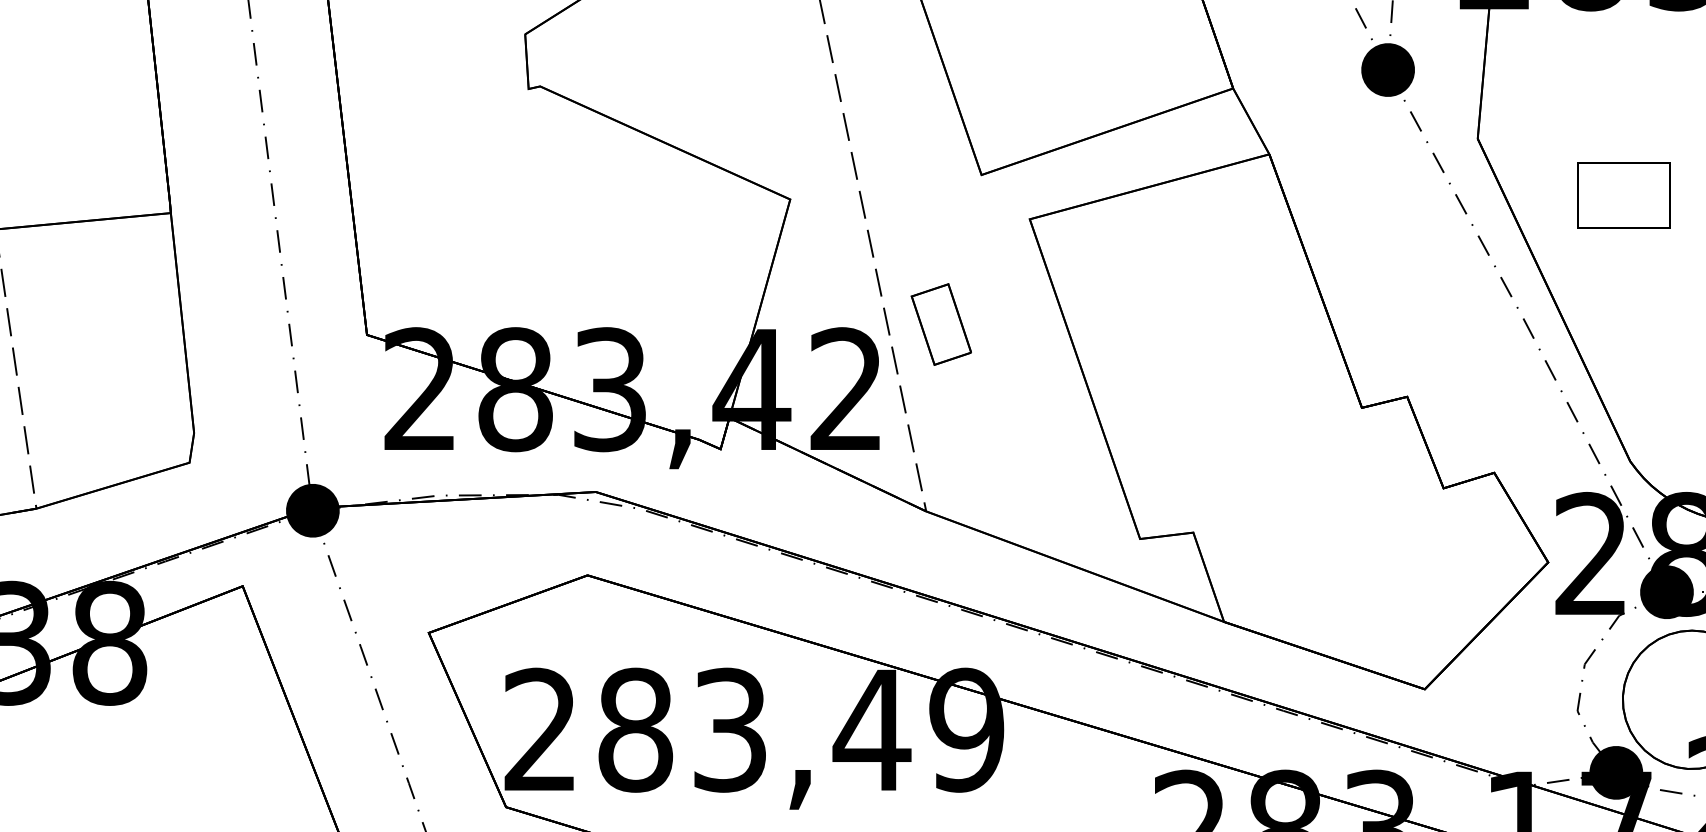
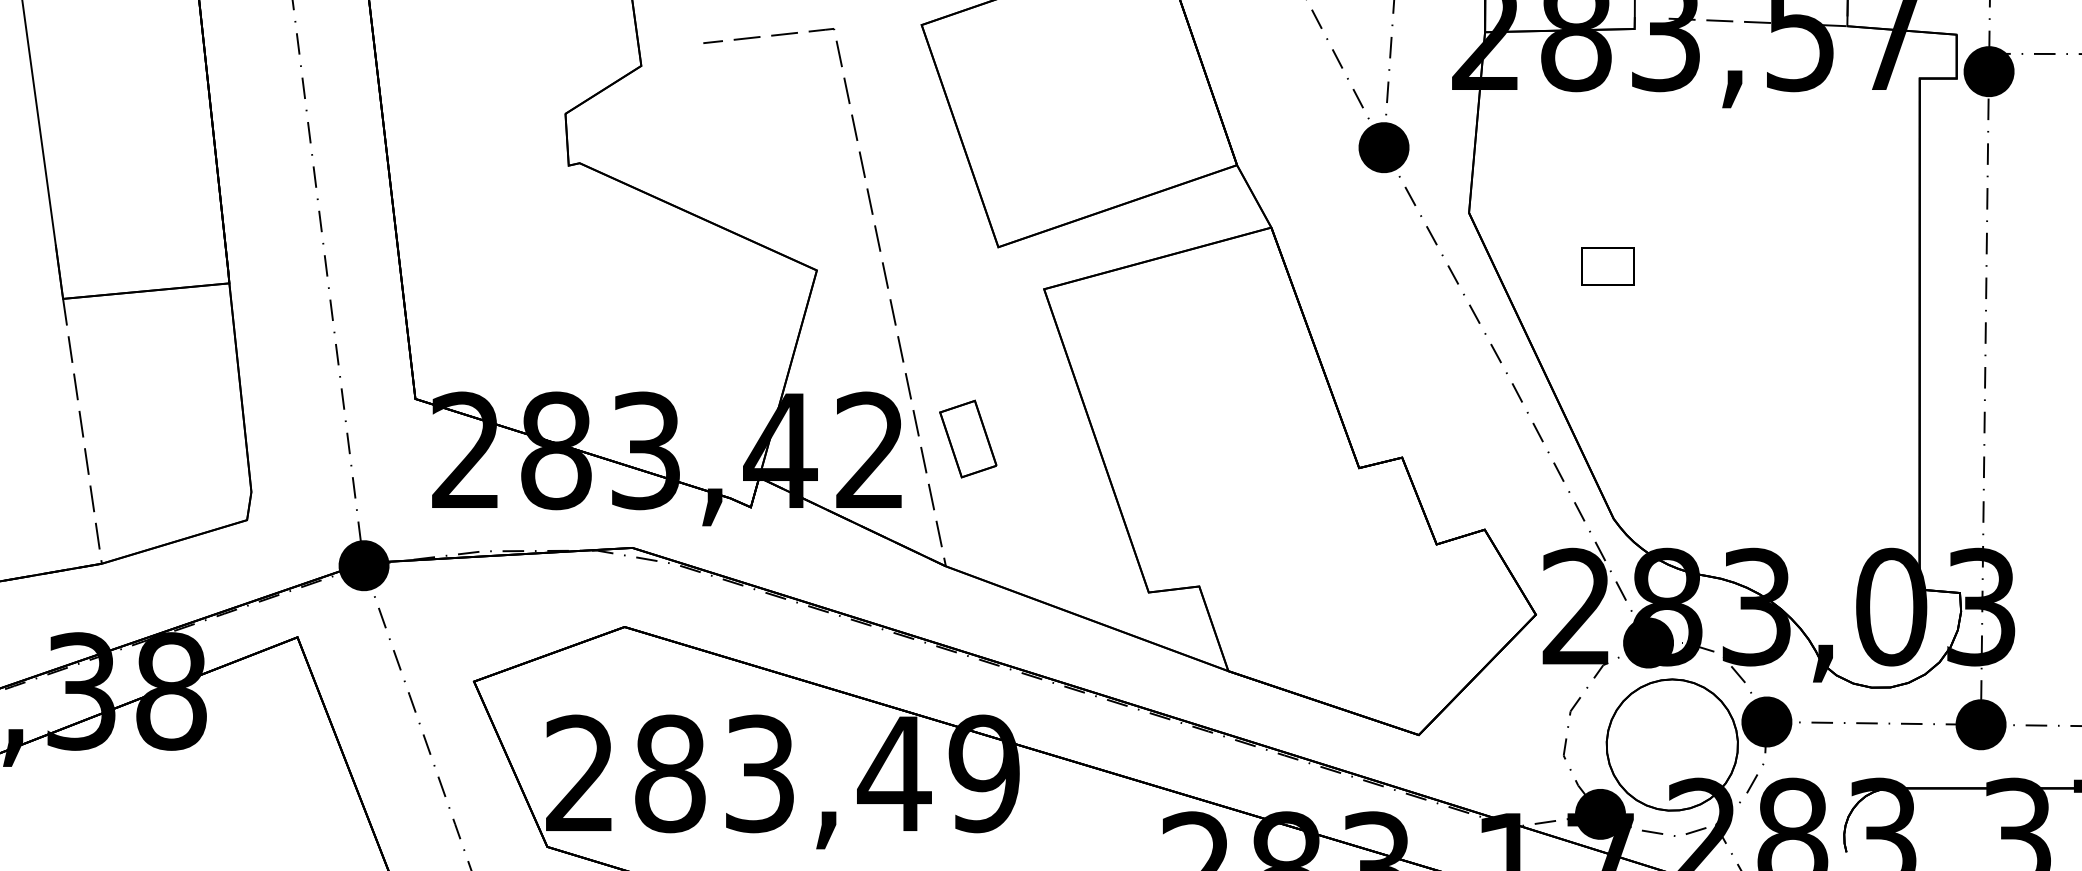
part: (1623, 195) -> (1607, 266), size x0.6
part: (941, 323) -> (968, 438), moved

